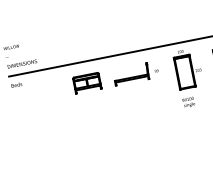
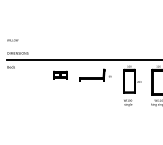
part: (87, 83) -> (60, 75), size x0.7

